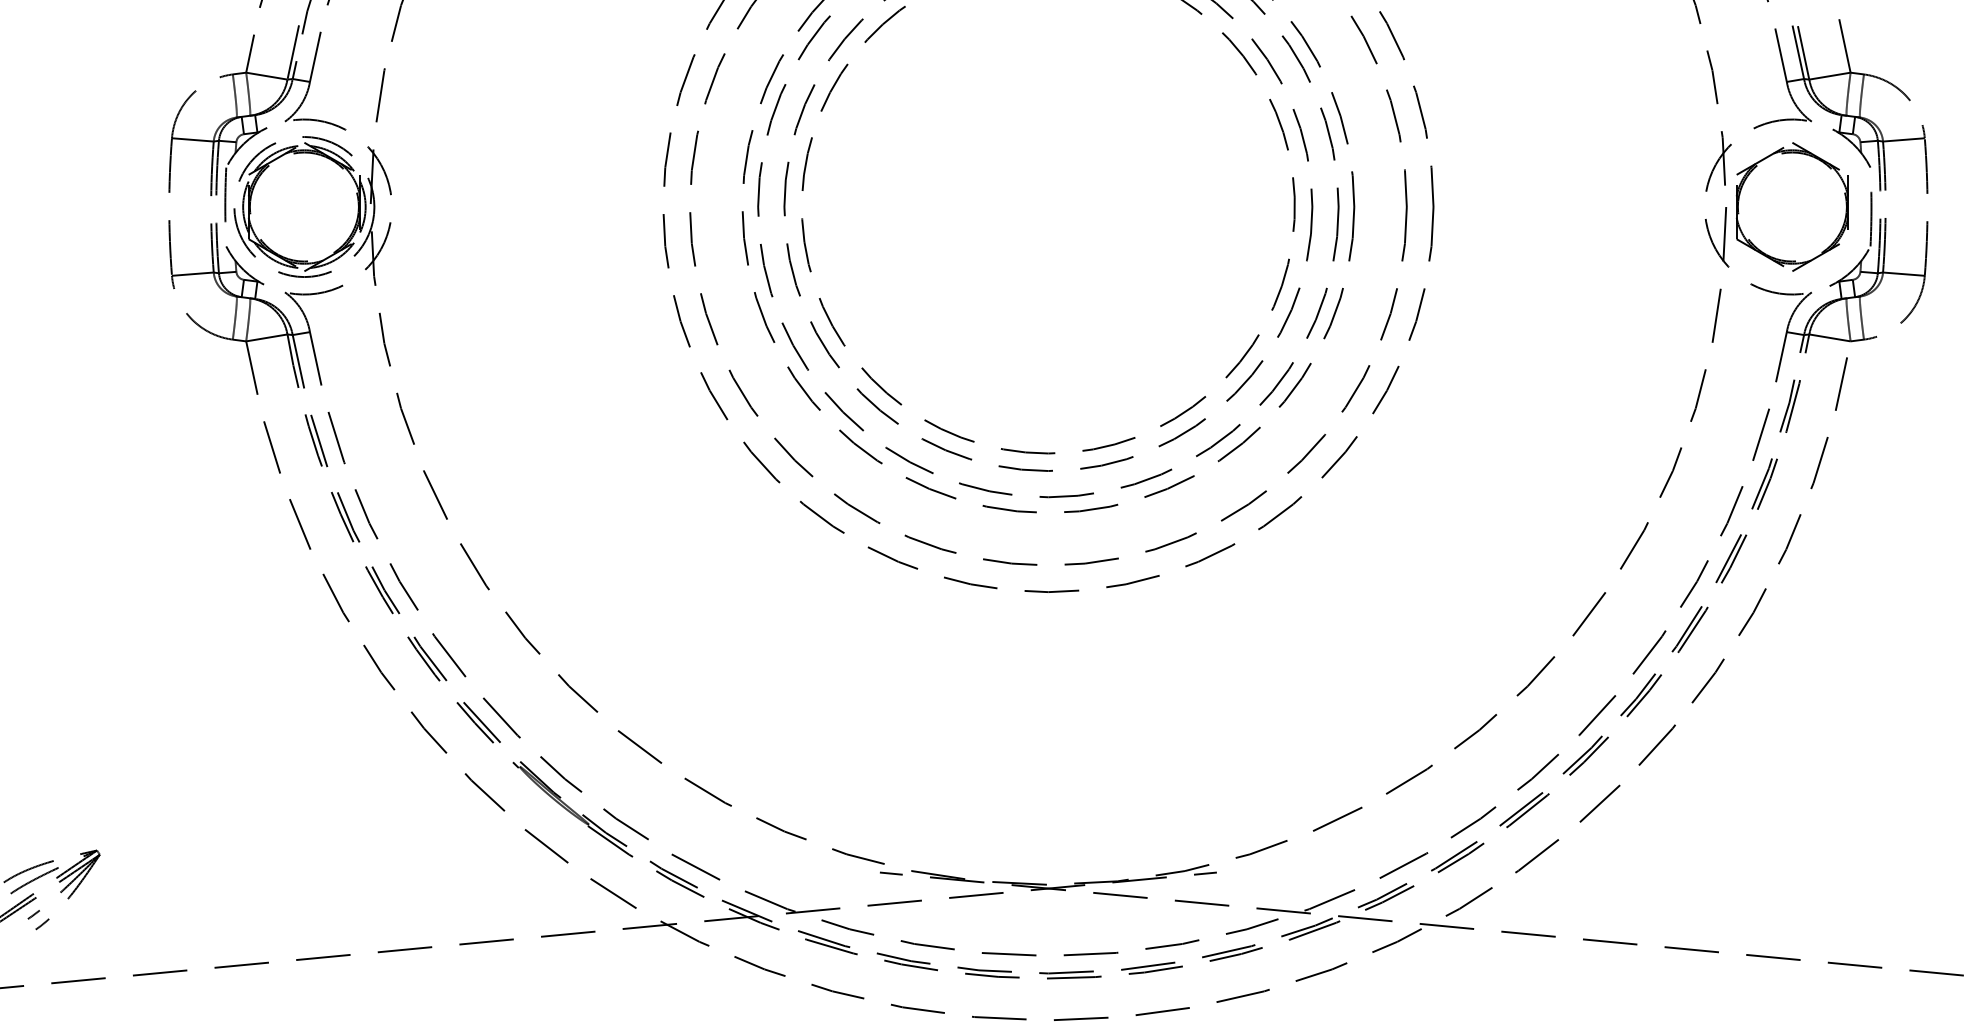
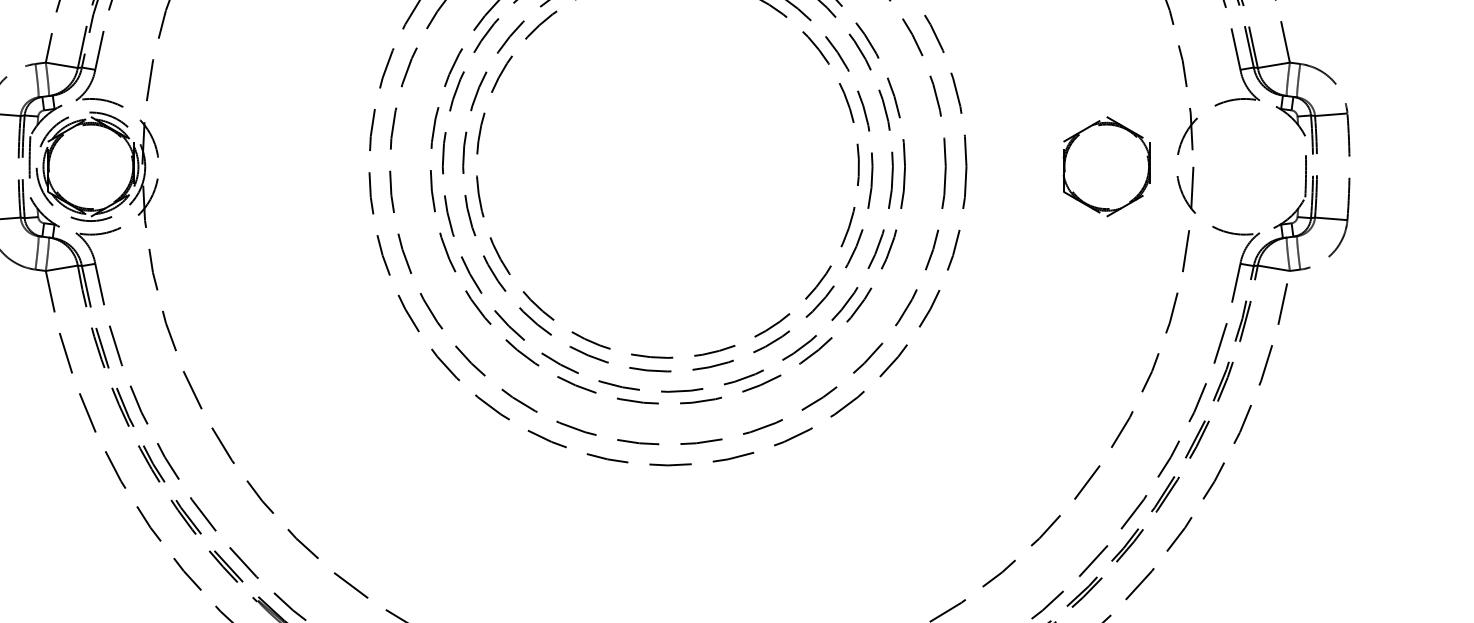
part: (1791, 206) -> (1106, 166), moved

